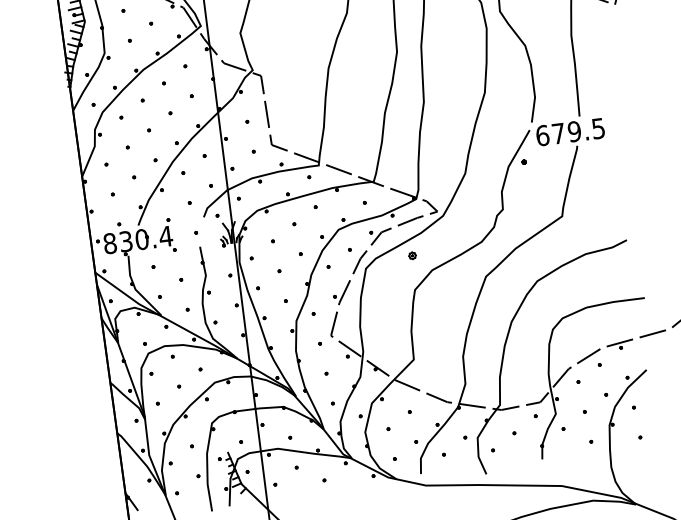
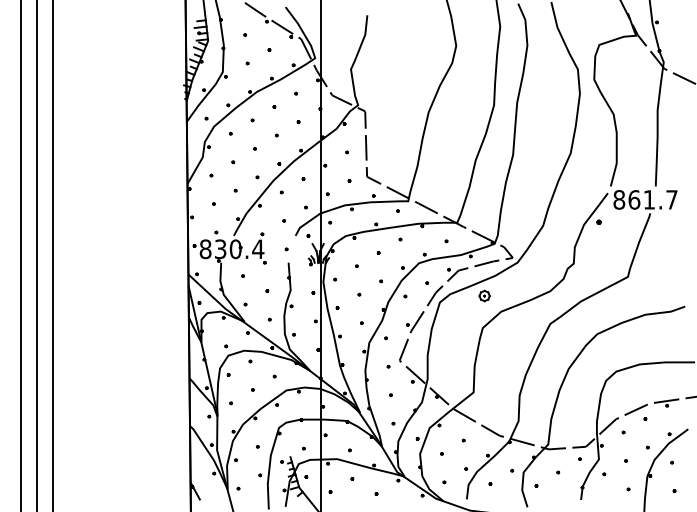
text: (570, 131) -> (645, 199), 679.5 -> 861.7
part: (412, 255) -> (484, 295), size x1.67

